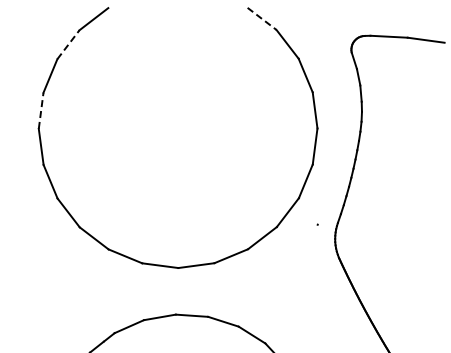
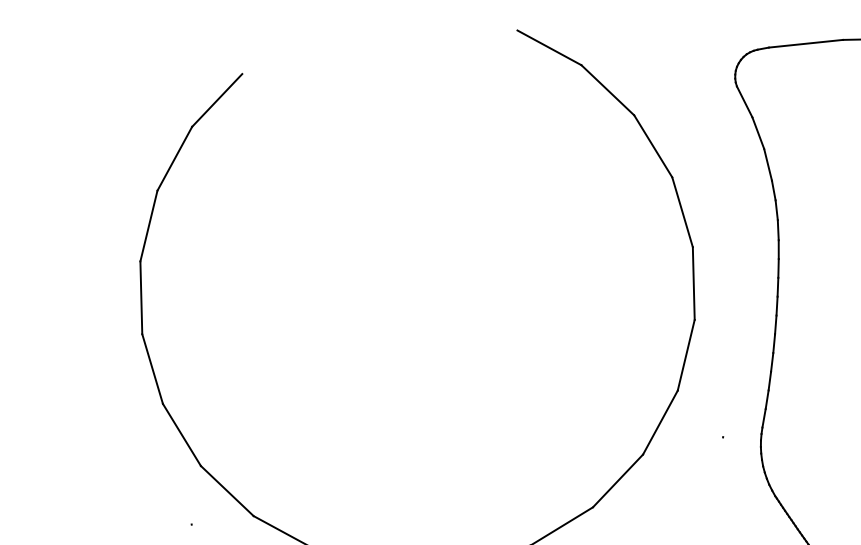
line: (262, 19) -> (550, 48), dashed -> solid
line: (68, 44) -> (174, 158), dashed -> solid
line: (41, 110) -> (141, 297), dashed -> solid

